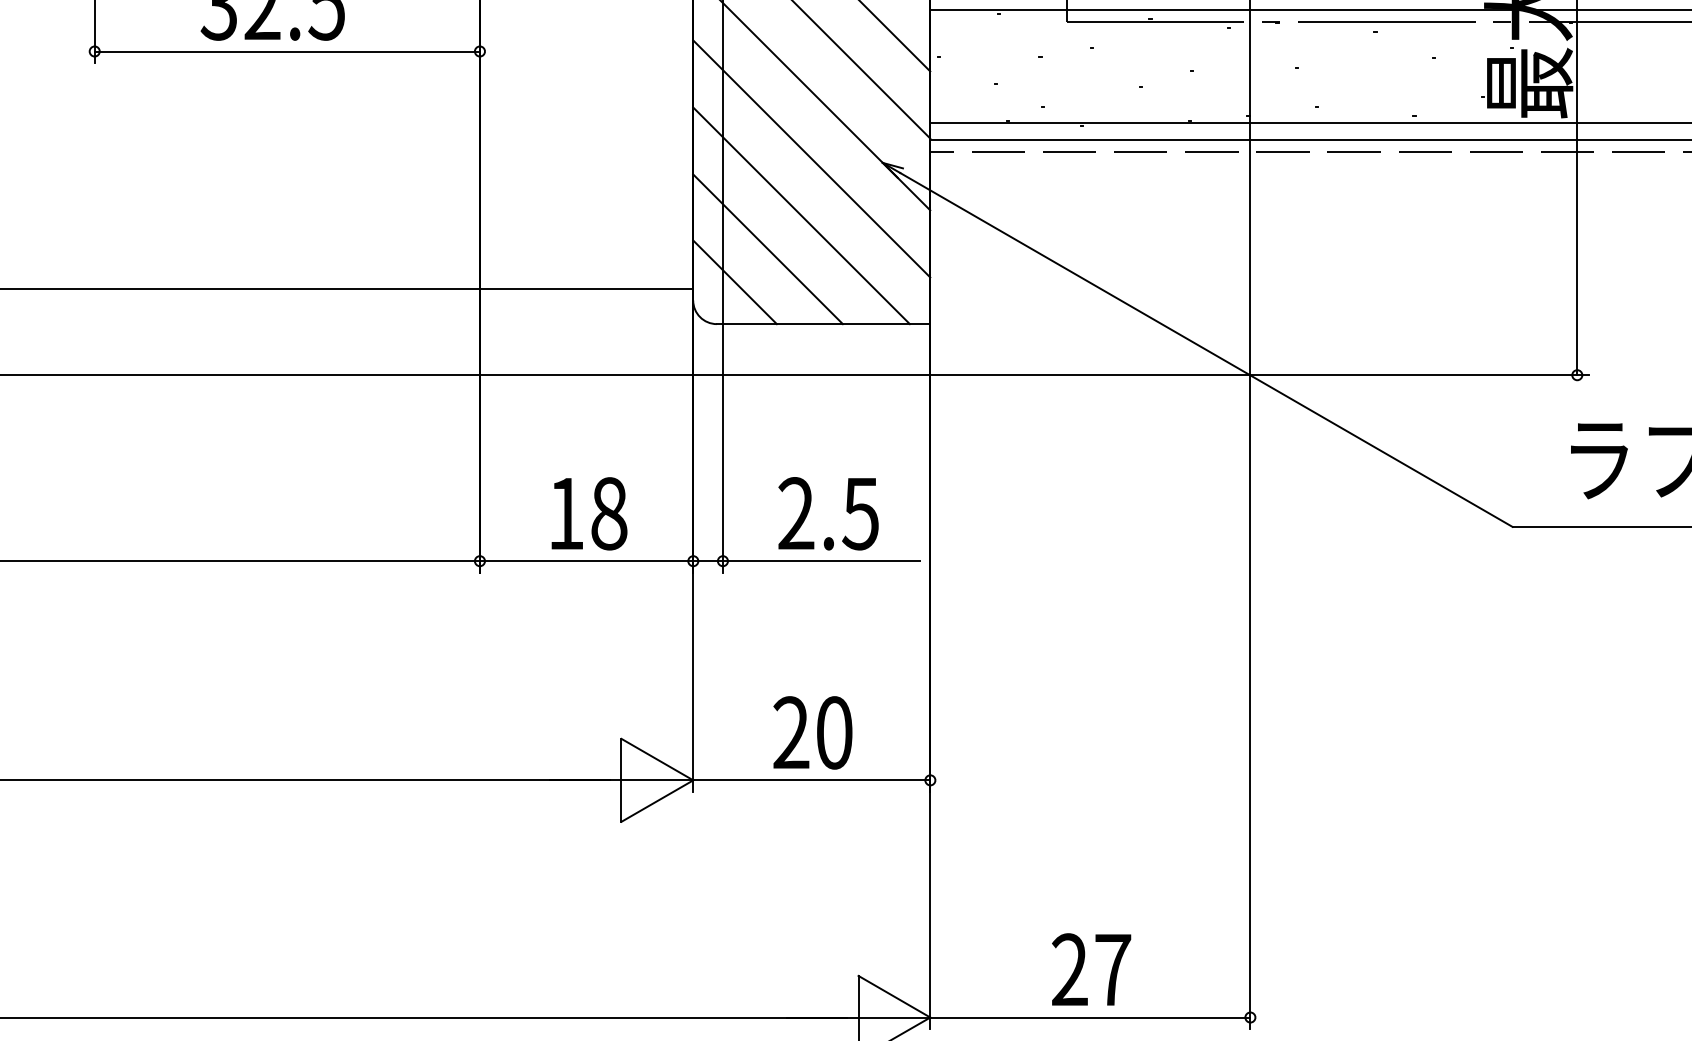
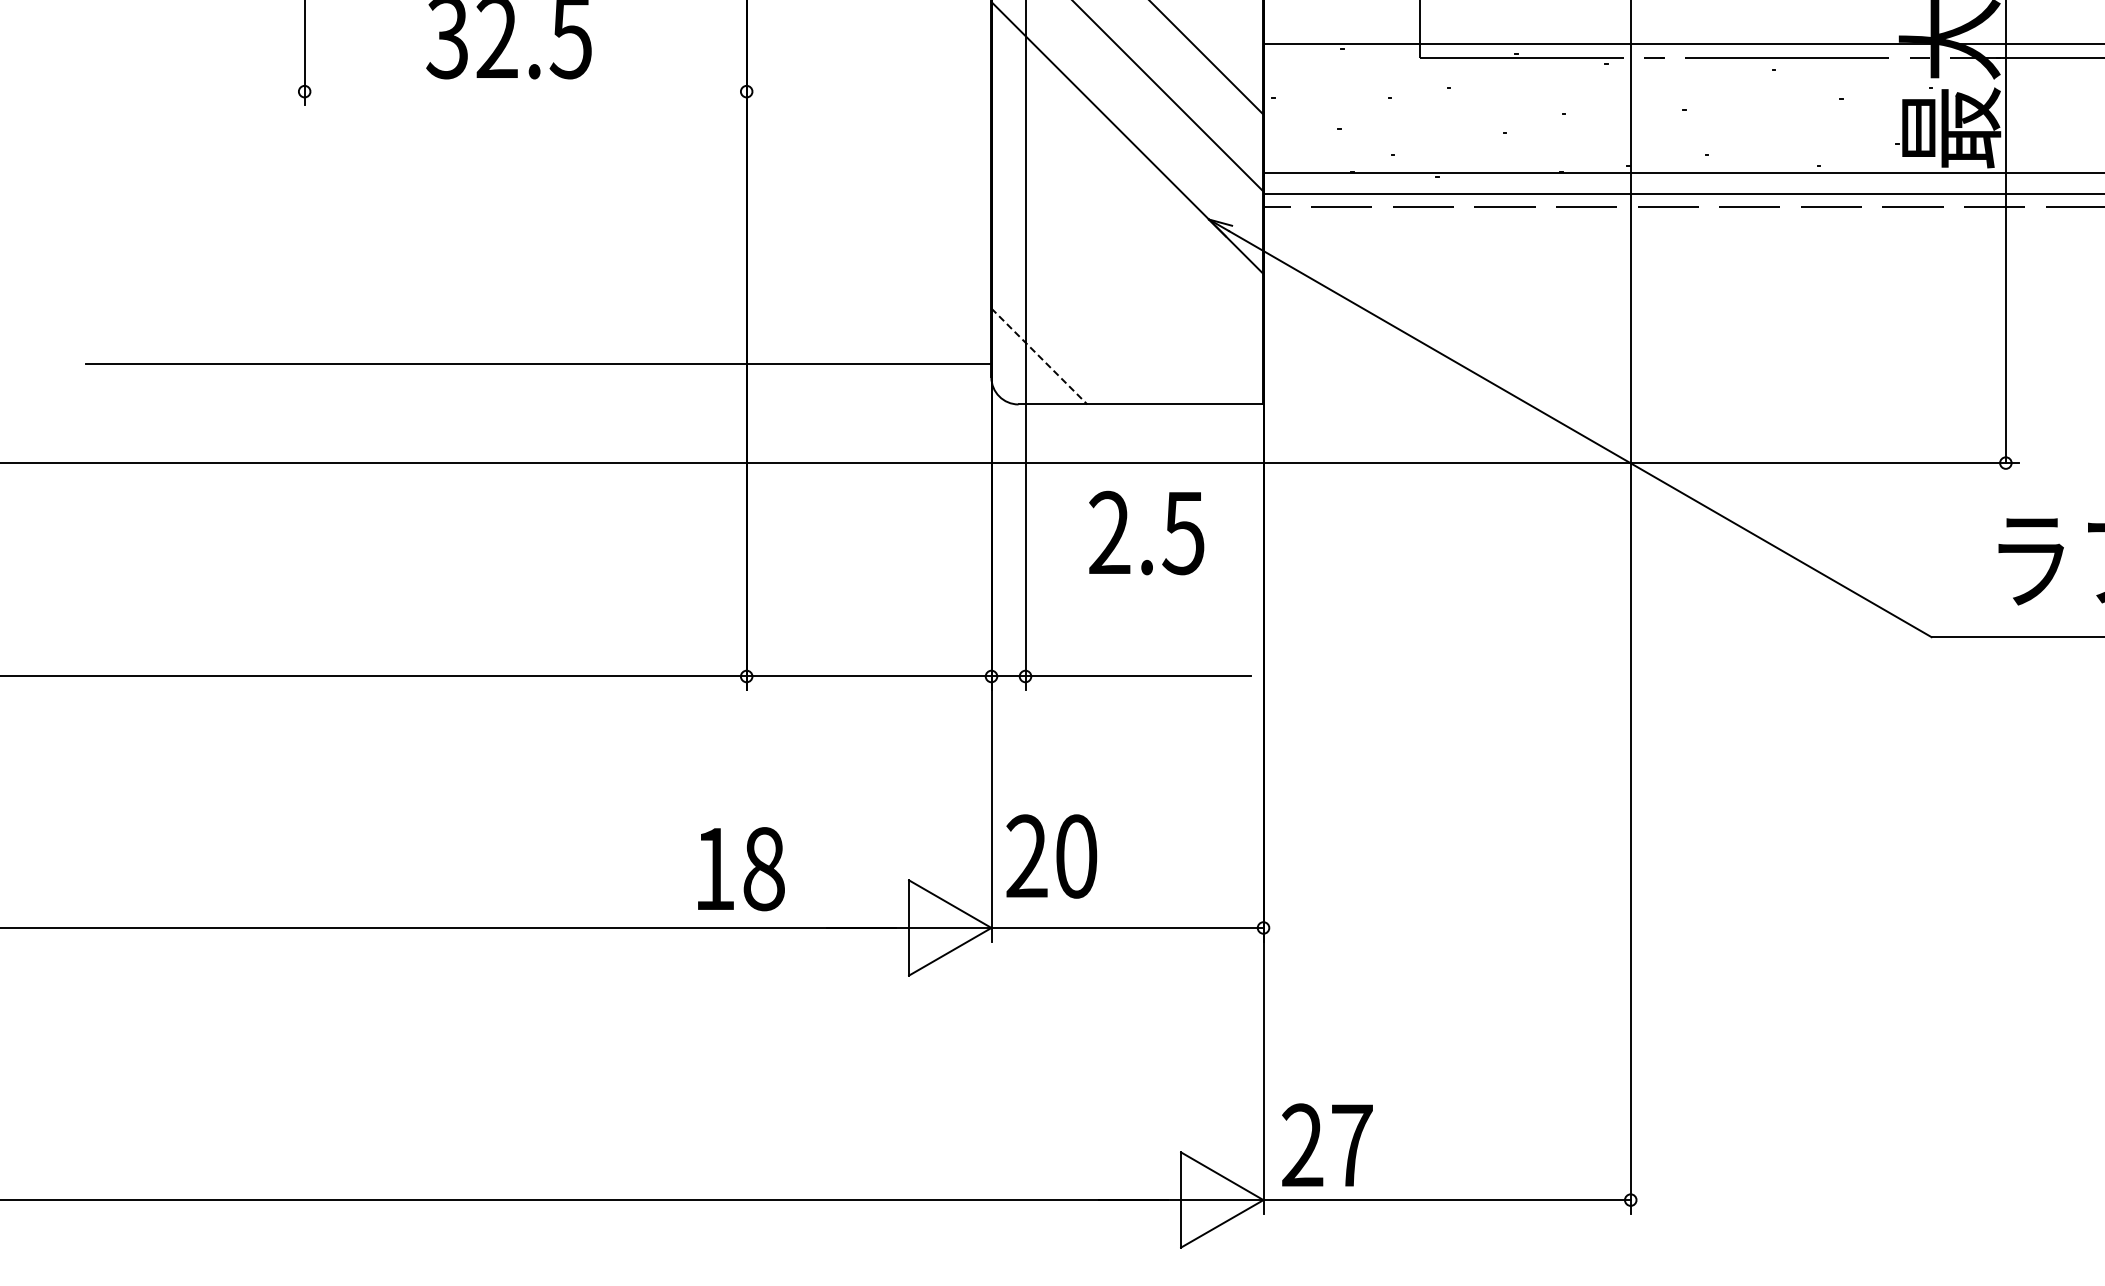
line: (287, 51) -> (525, 91), removed
line: (811, 158) -> (1127, 214), removed
line: (801, 215) -> (1115, 279), removed
line: (768, 249) -> (1077, 318), removed
line: (735, 282) -> (1039, 356), solid -> dashed
text: (828, 513) -> (1146, 532), moved
text: (589, 514) -> (741, 869), moved
text: (812, 732) -> (1051, 856), moved
text: (1091, 969) -> (1327, 1144), moved

